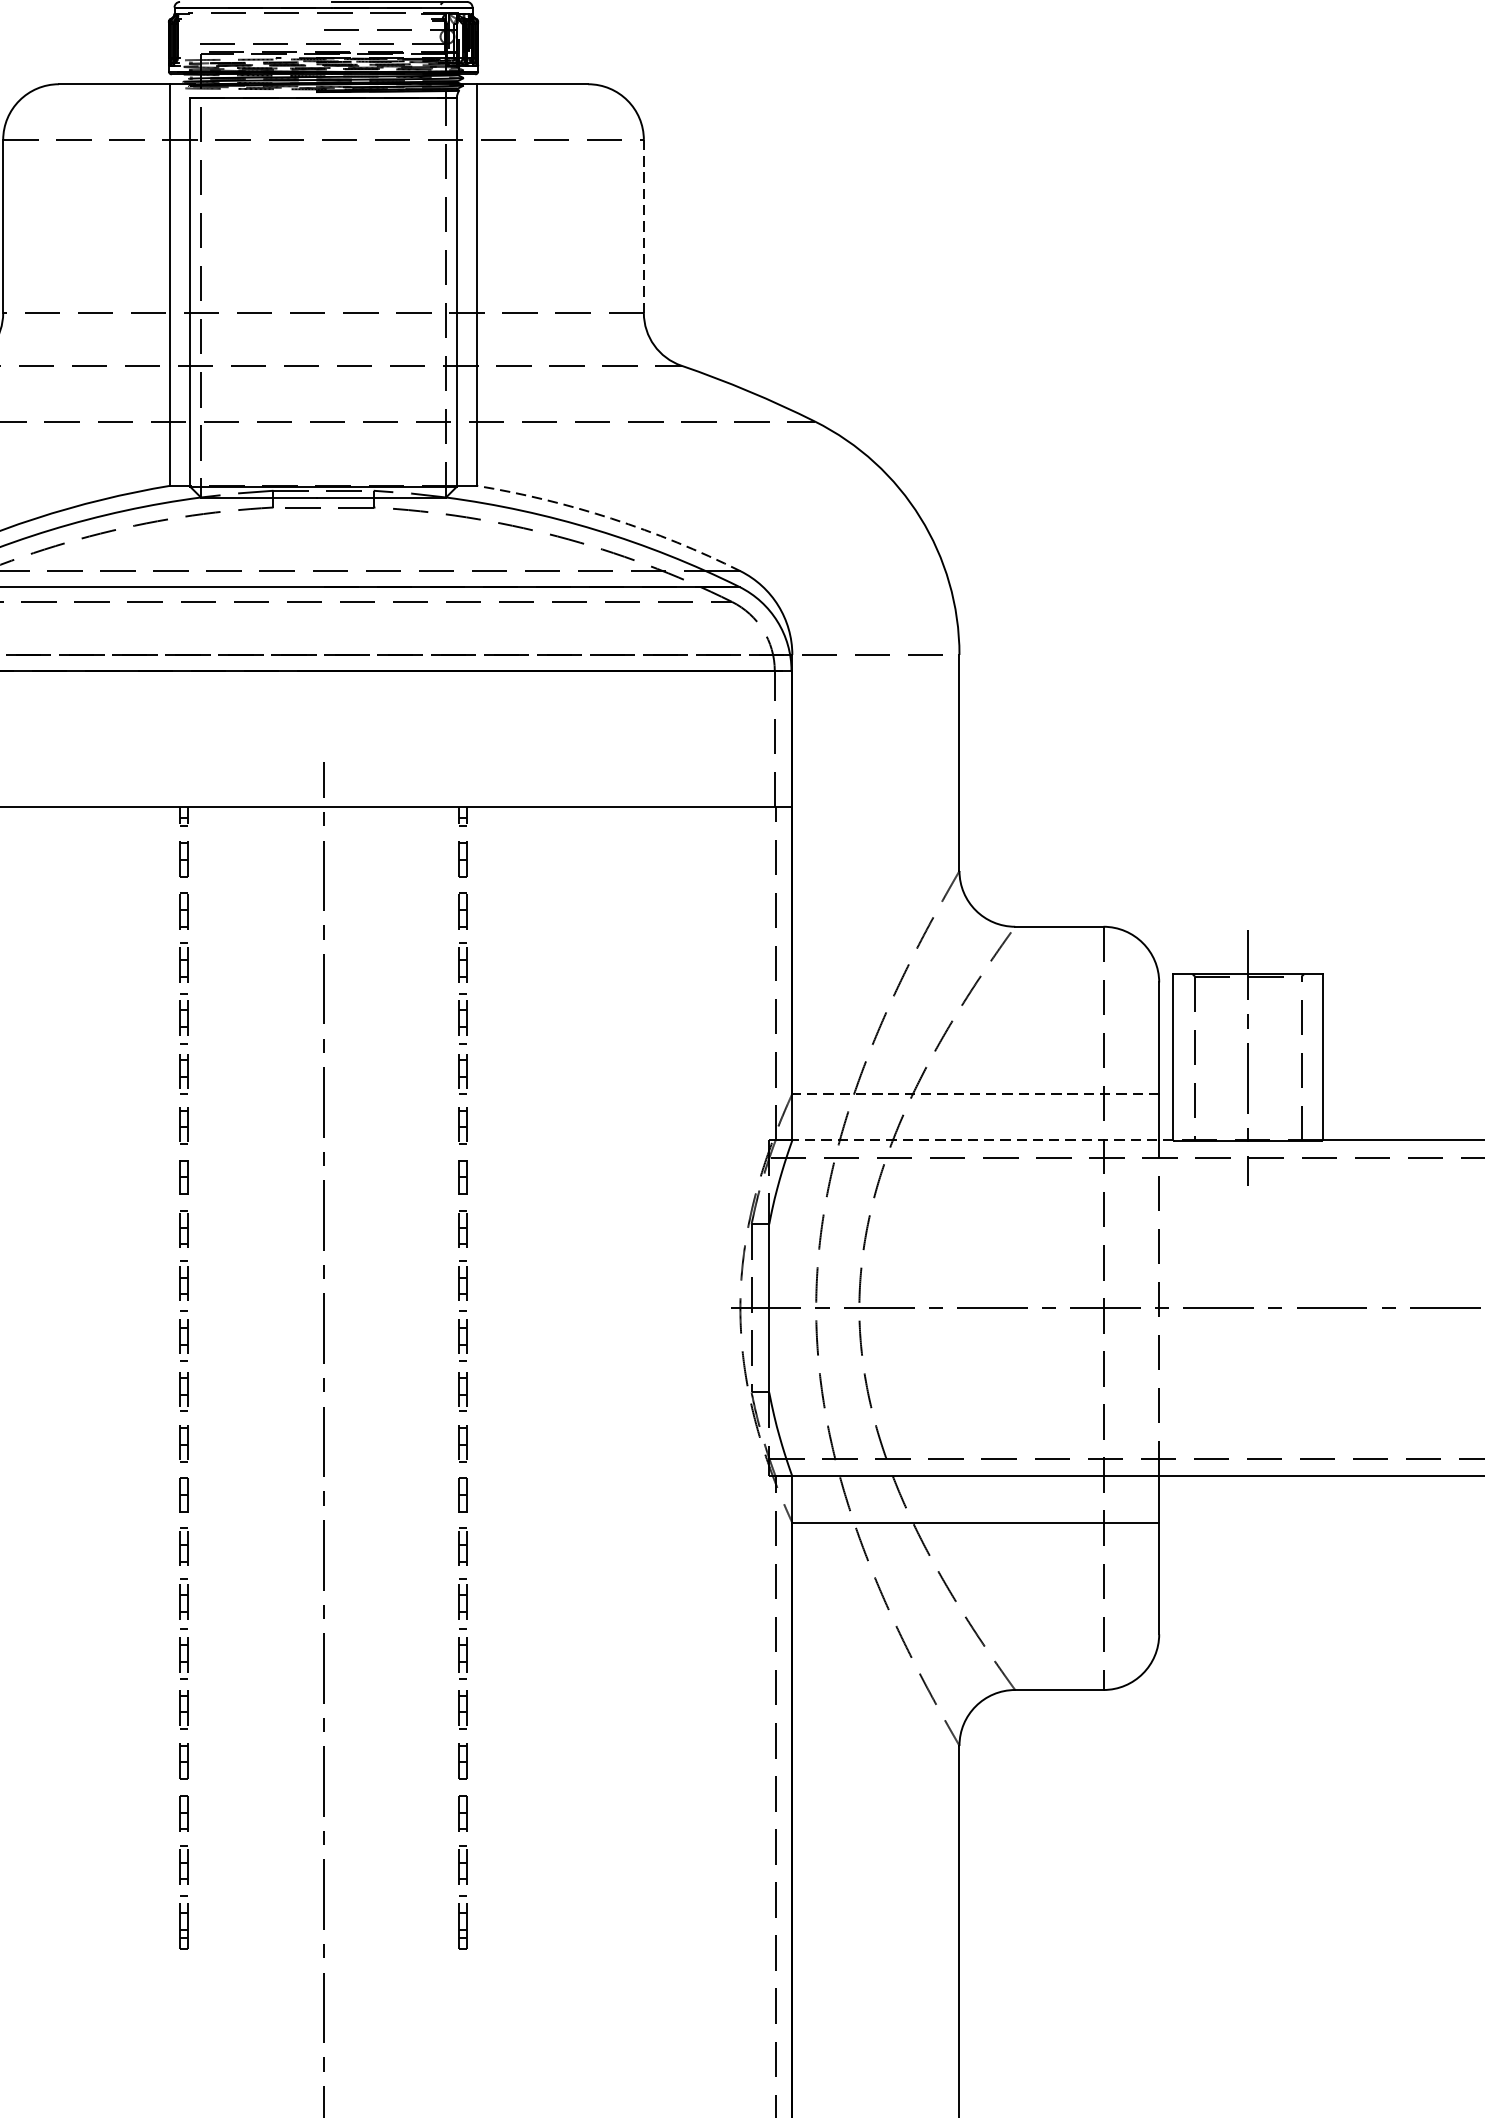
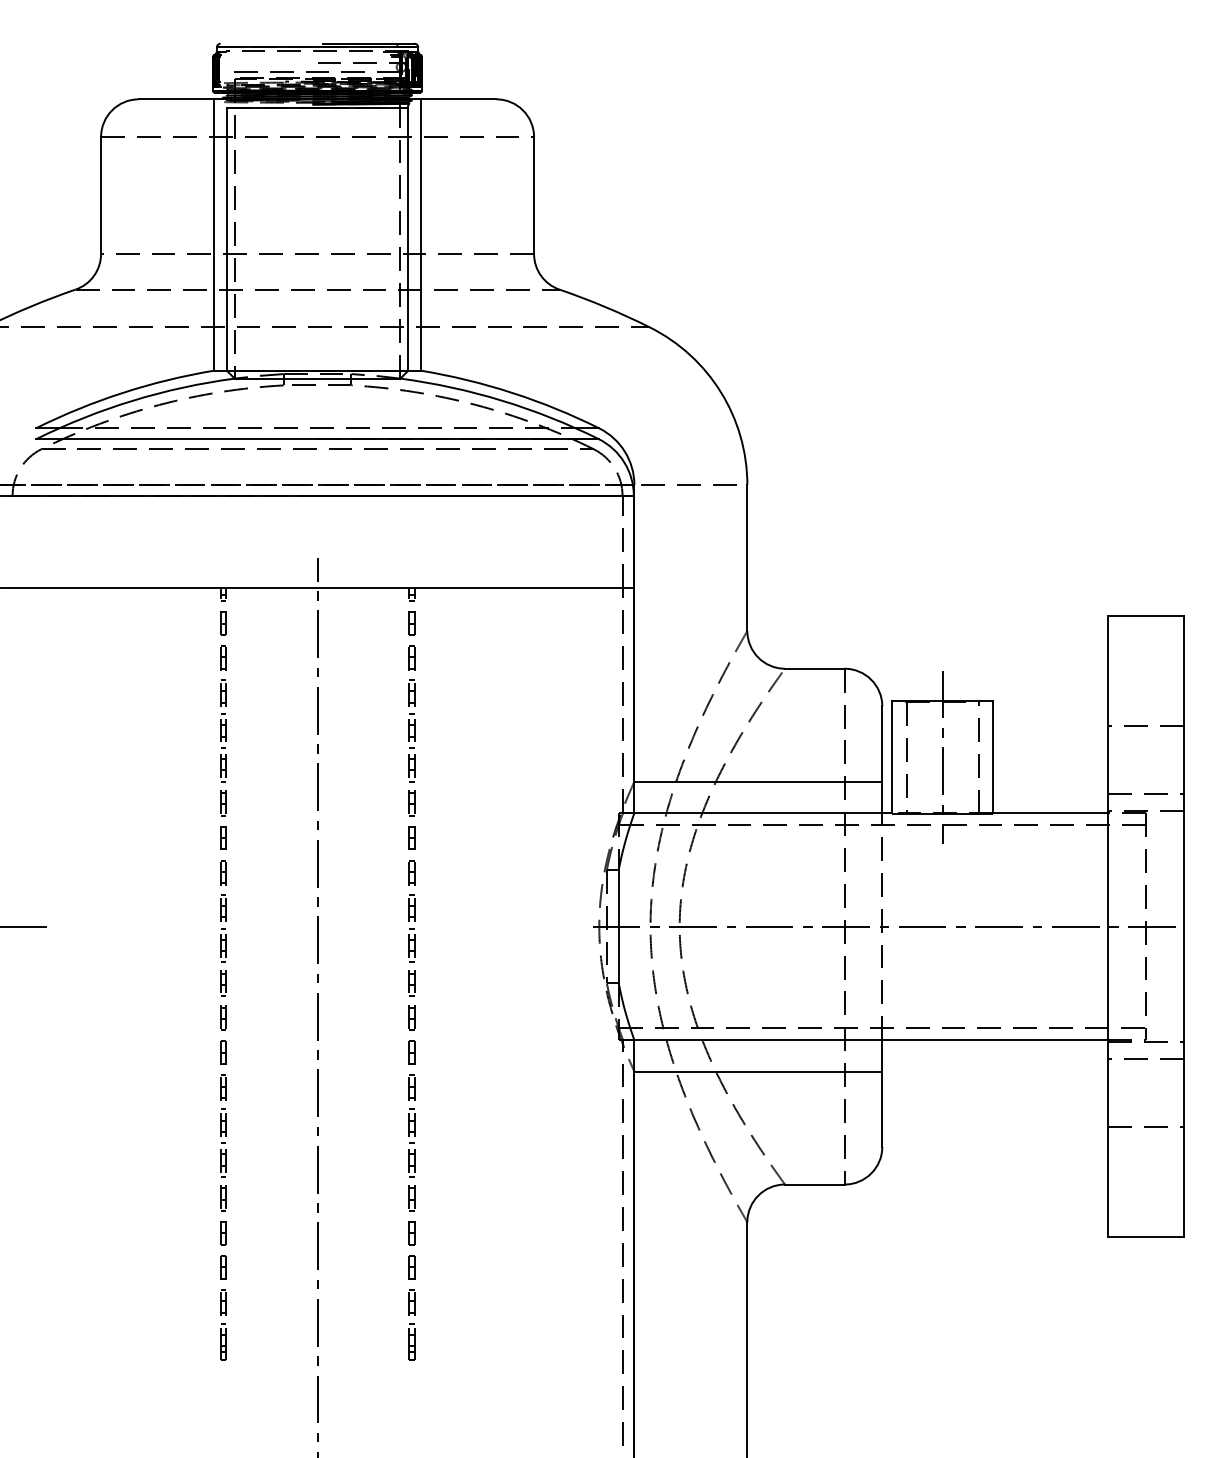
line: (644, 225) -> (534, 194), dashed -> solid
arc: (611, 518) -> (512, 392), dashed -> solid
line: (975, 1093) -> (758, 781), dashed -> solid
line: (983, 1140) -> (763, 813), dashed -> solid

